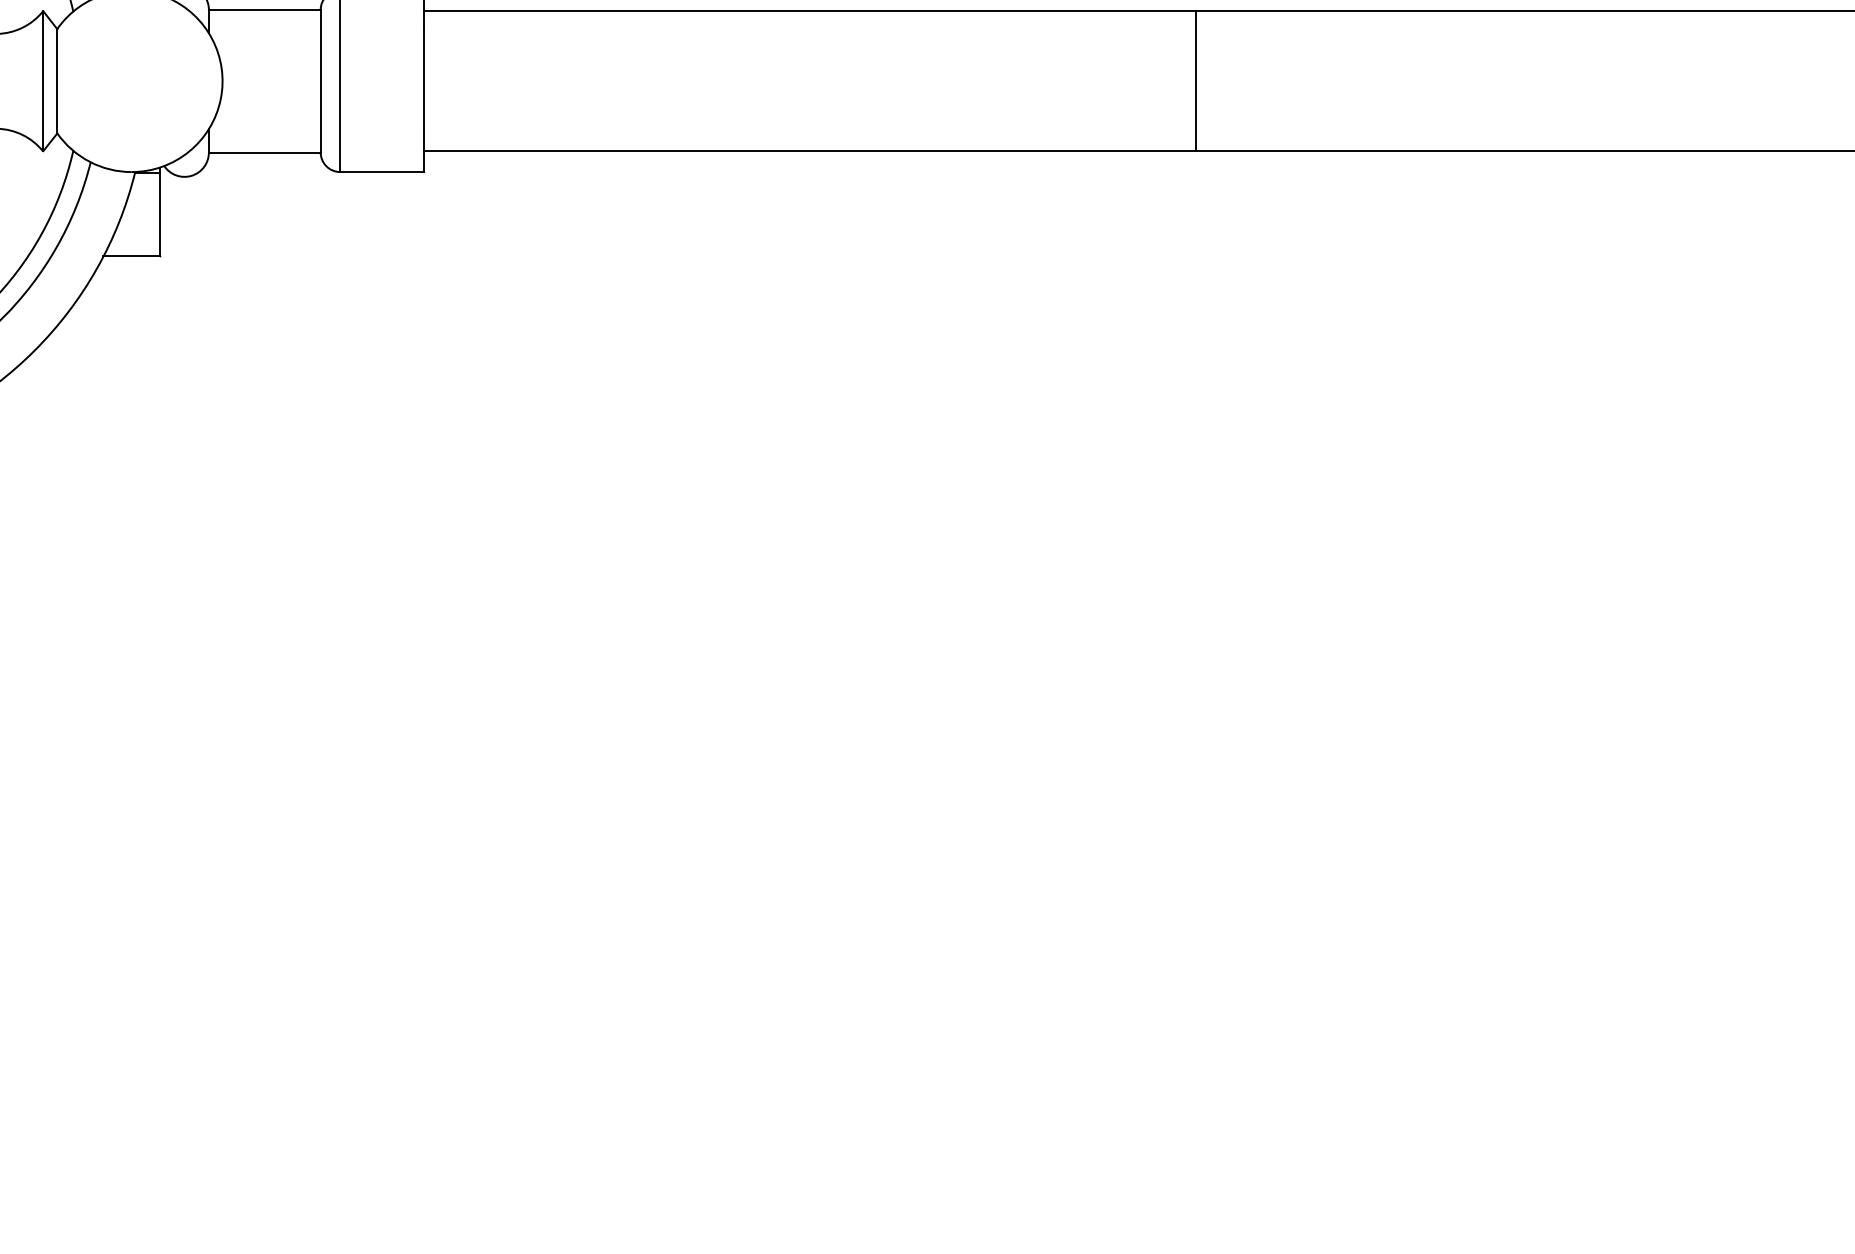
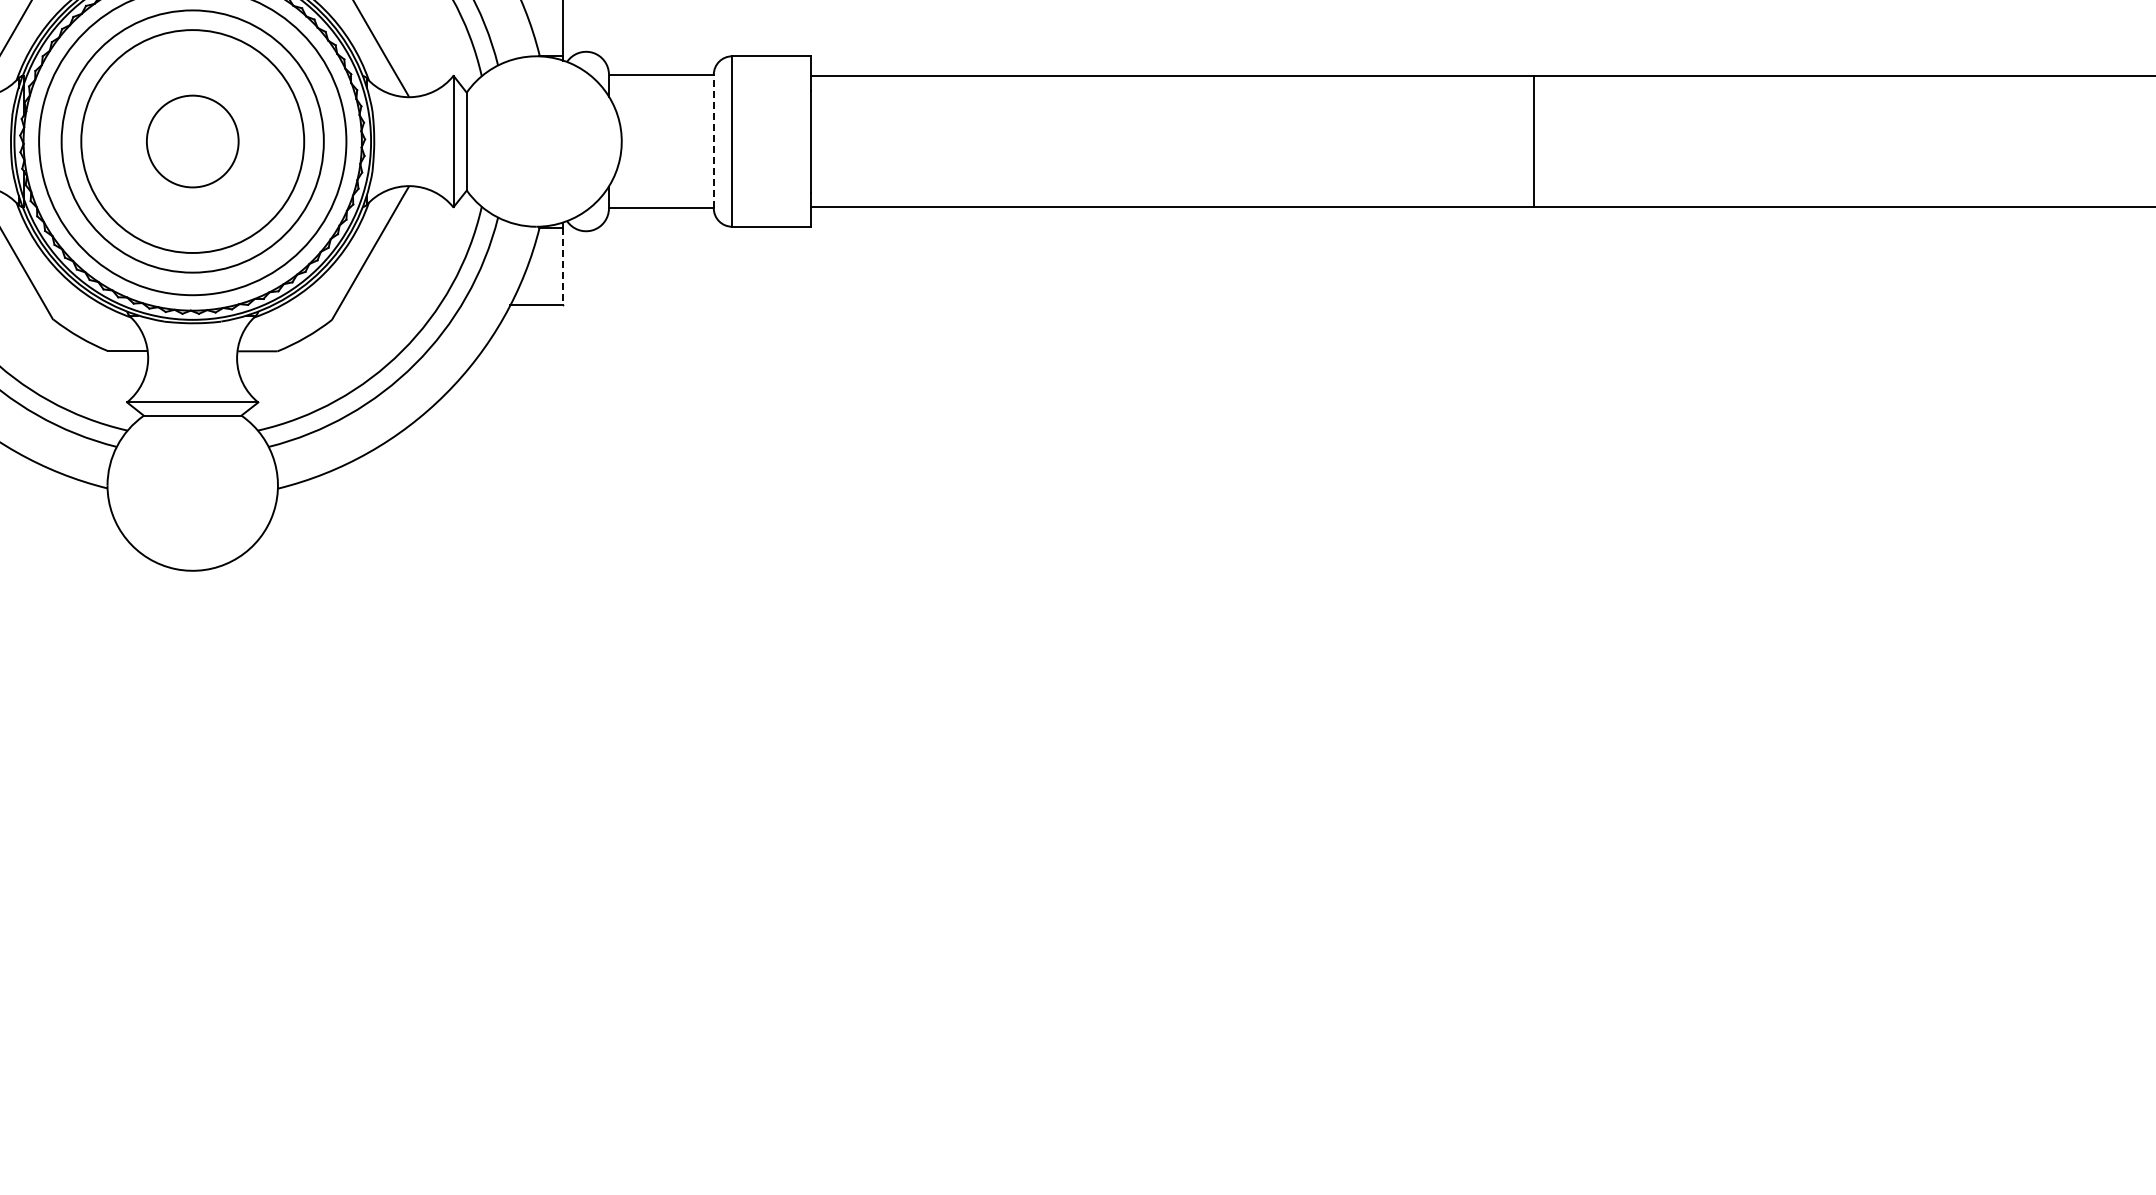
line: (320, 81) -> (713, 141), solid -> dashed
line: (160, 214) -> (563, 266), solid -> dashed

